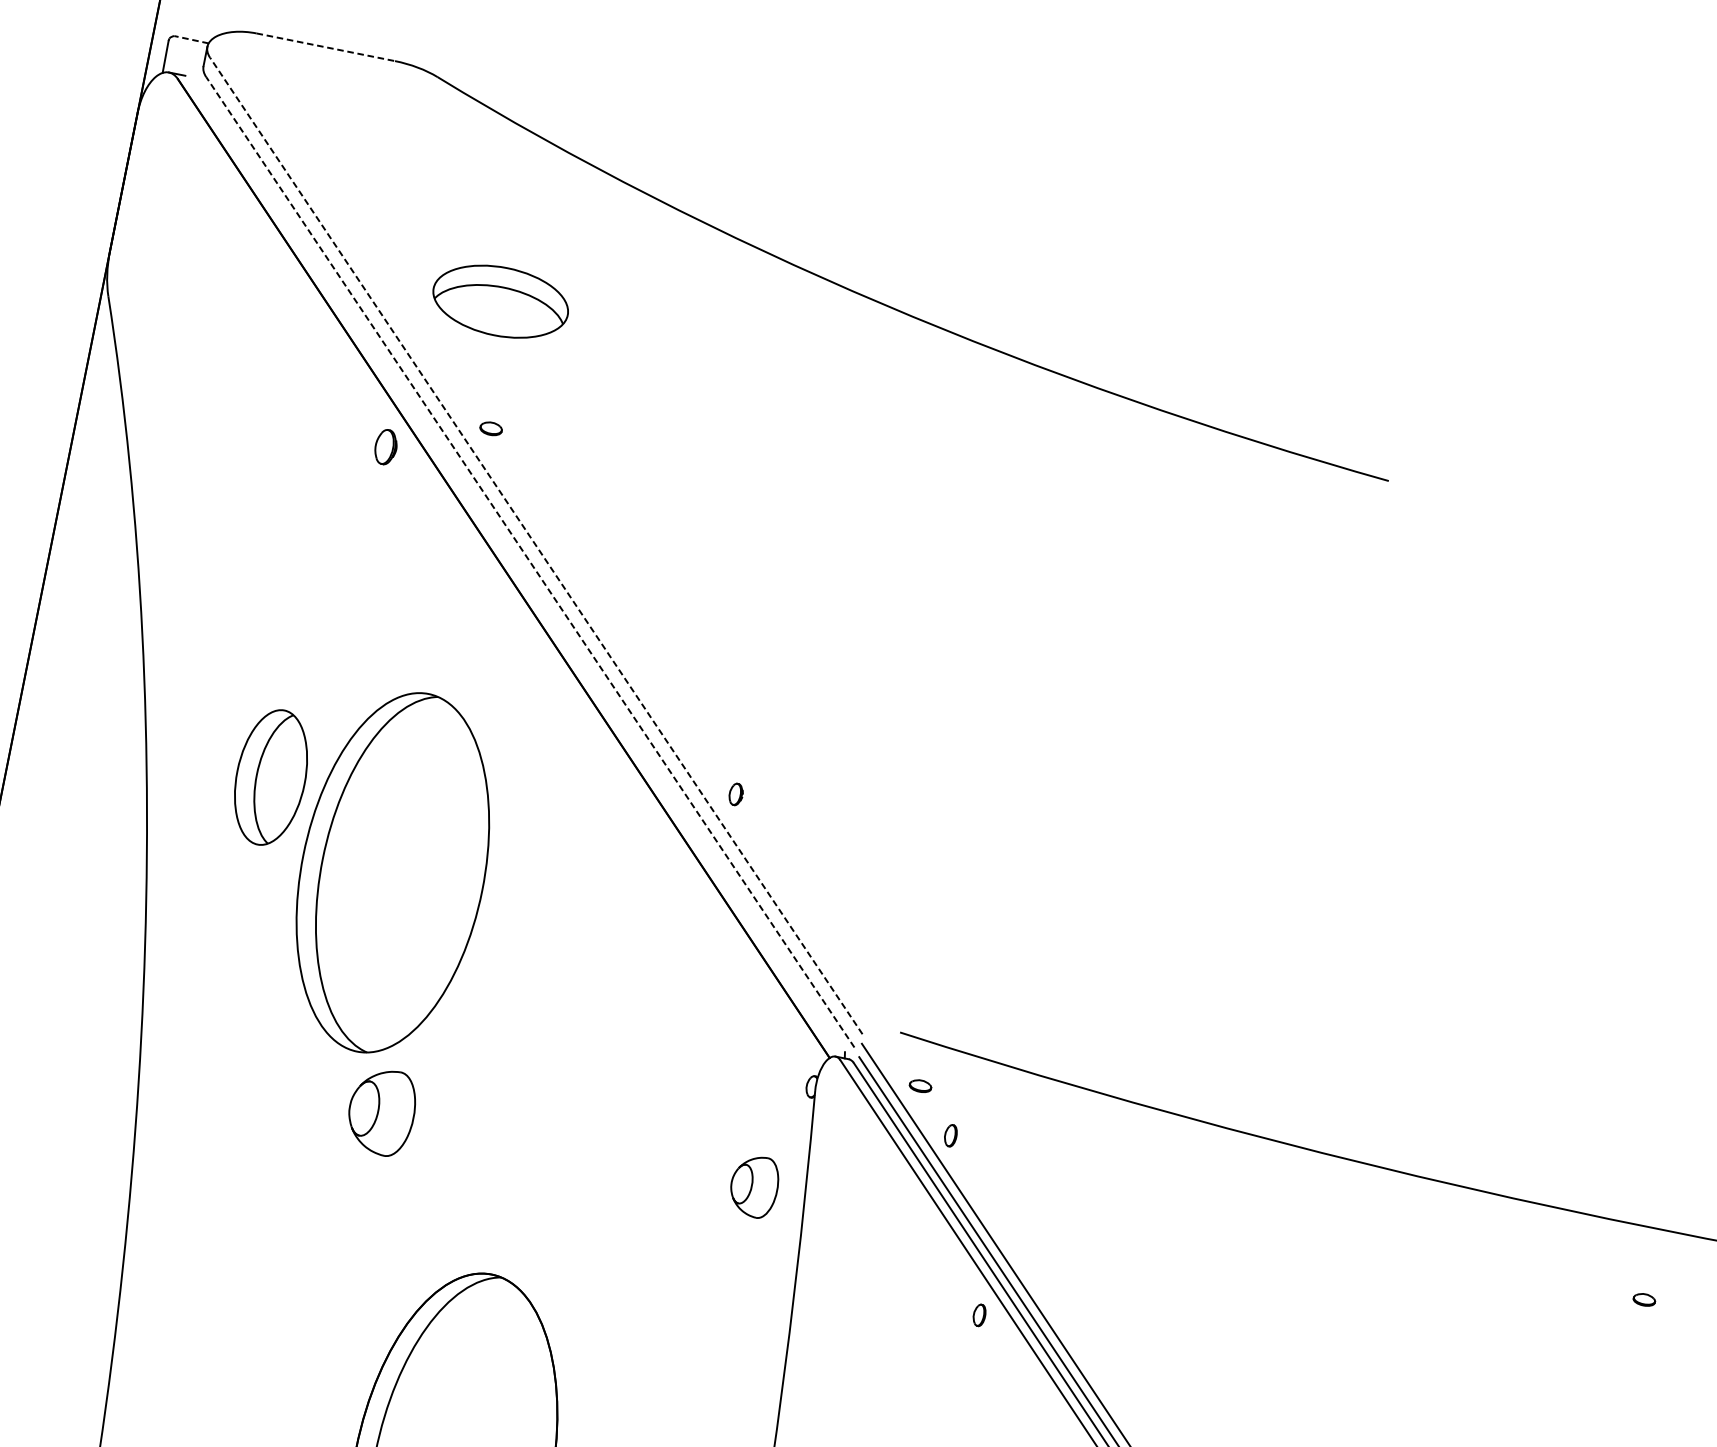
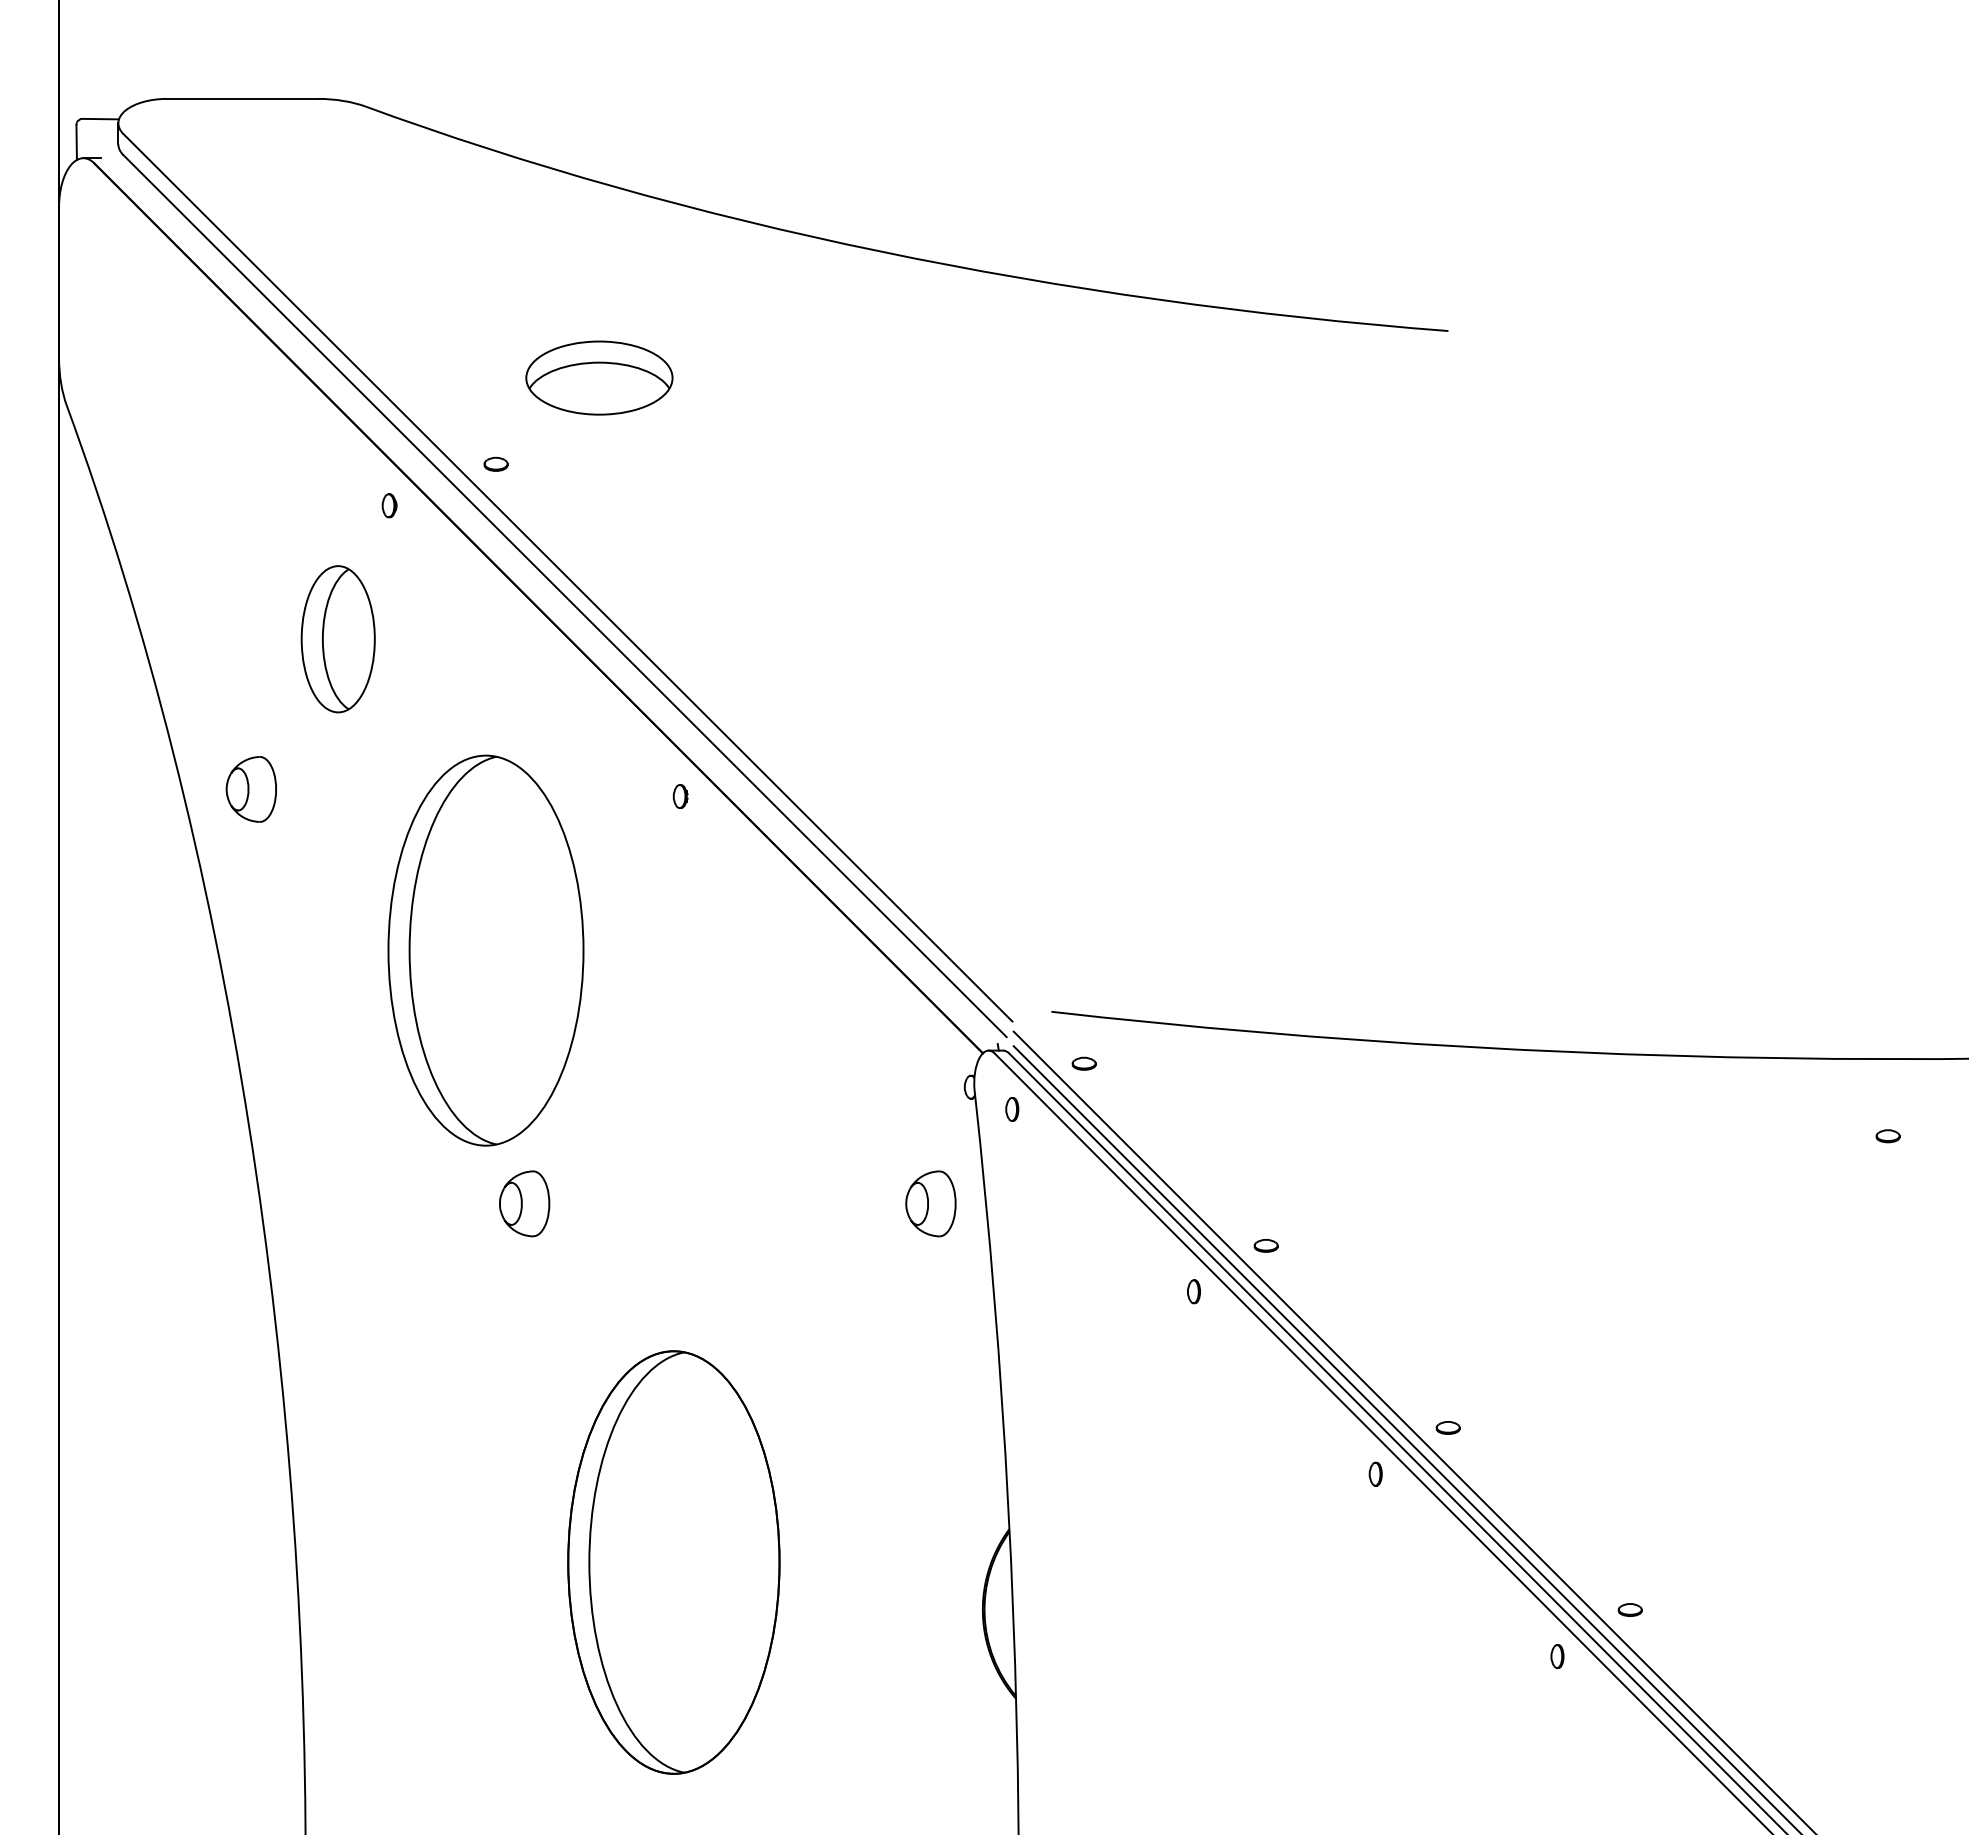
line: (191, 40) -> (100, 119), dashed -> solid
line: (326, 47) -> (243, 98), dashed -> solid
part: (500, 301) -> (599, 377), moved
part: (385, 446) -> (389, 505), size x0.62
line: (535, 545) -> (567, 577), dashed -> solid
line: (529, 561) -> (564, 595), dashed -> solid
part: (206, 681) -> (250, 789), added
part: (270, 777) -> (337, 639), moved
part: (736, 794) -> (680, 796), moved
part: (381, 1111) -> (524, 1203), size x0.71
part: (951, 1135) -> (1012, 1109), moved
part: (1053, 1285) -> (1265, 1245), added

